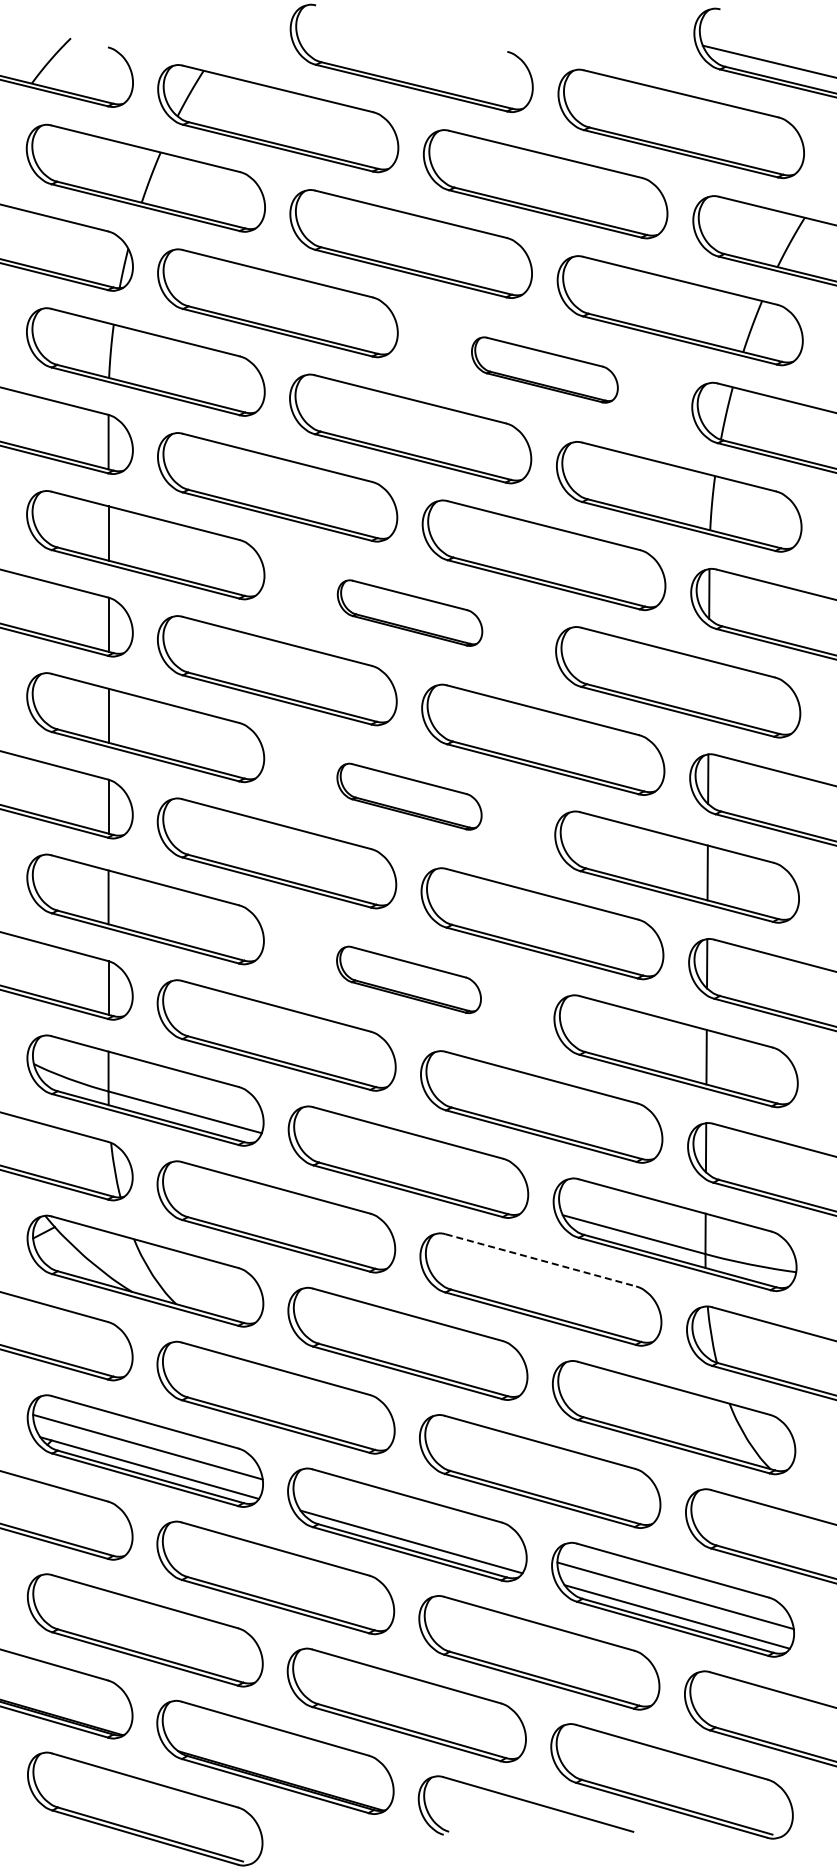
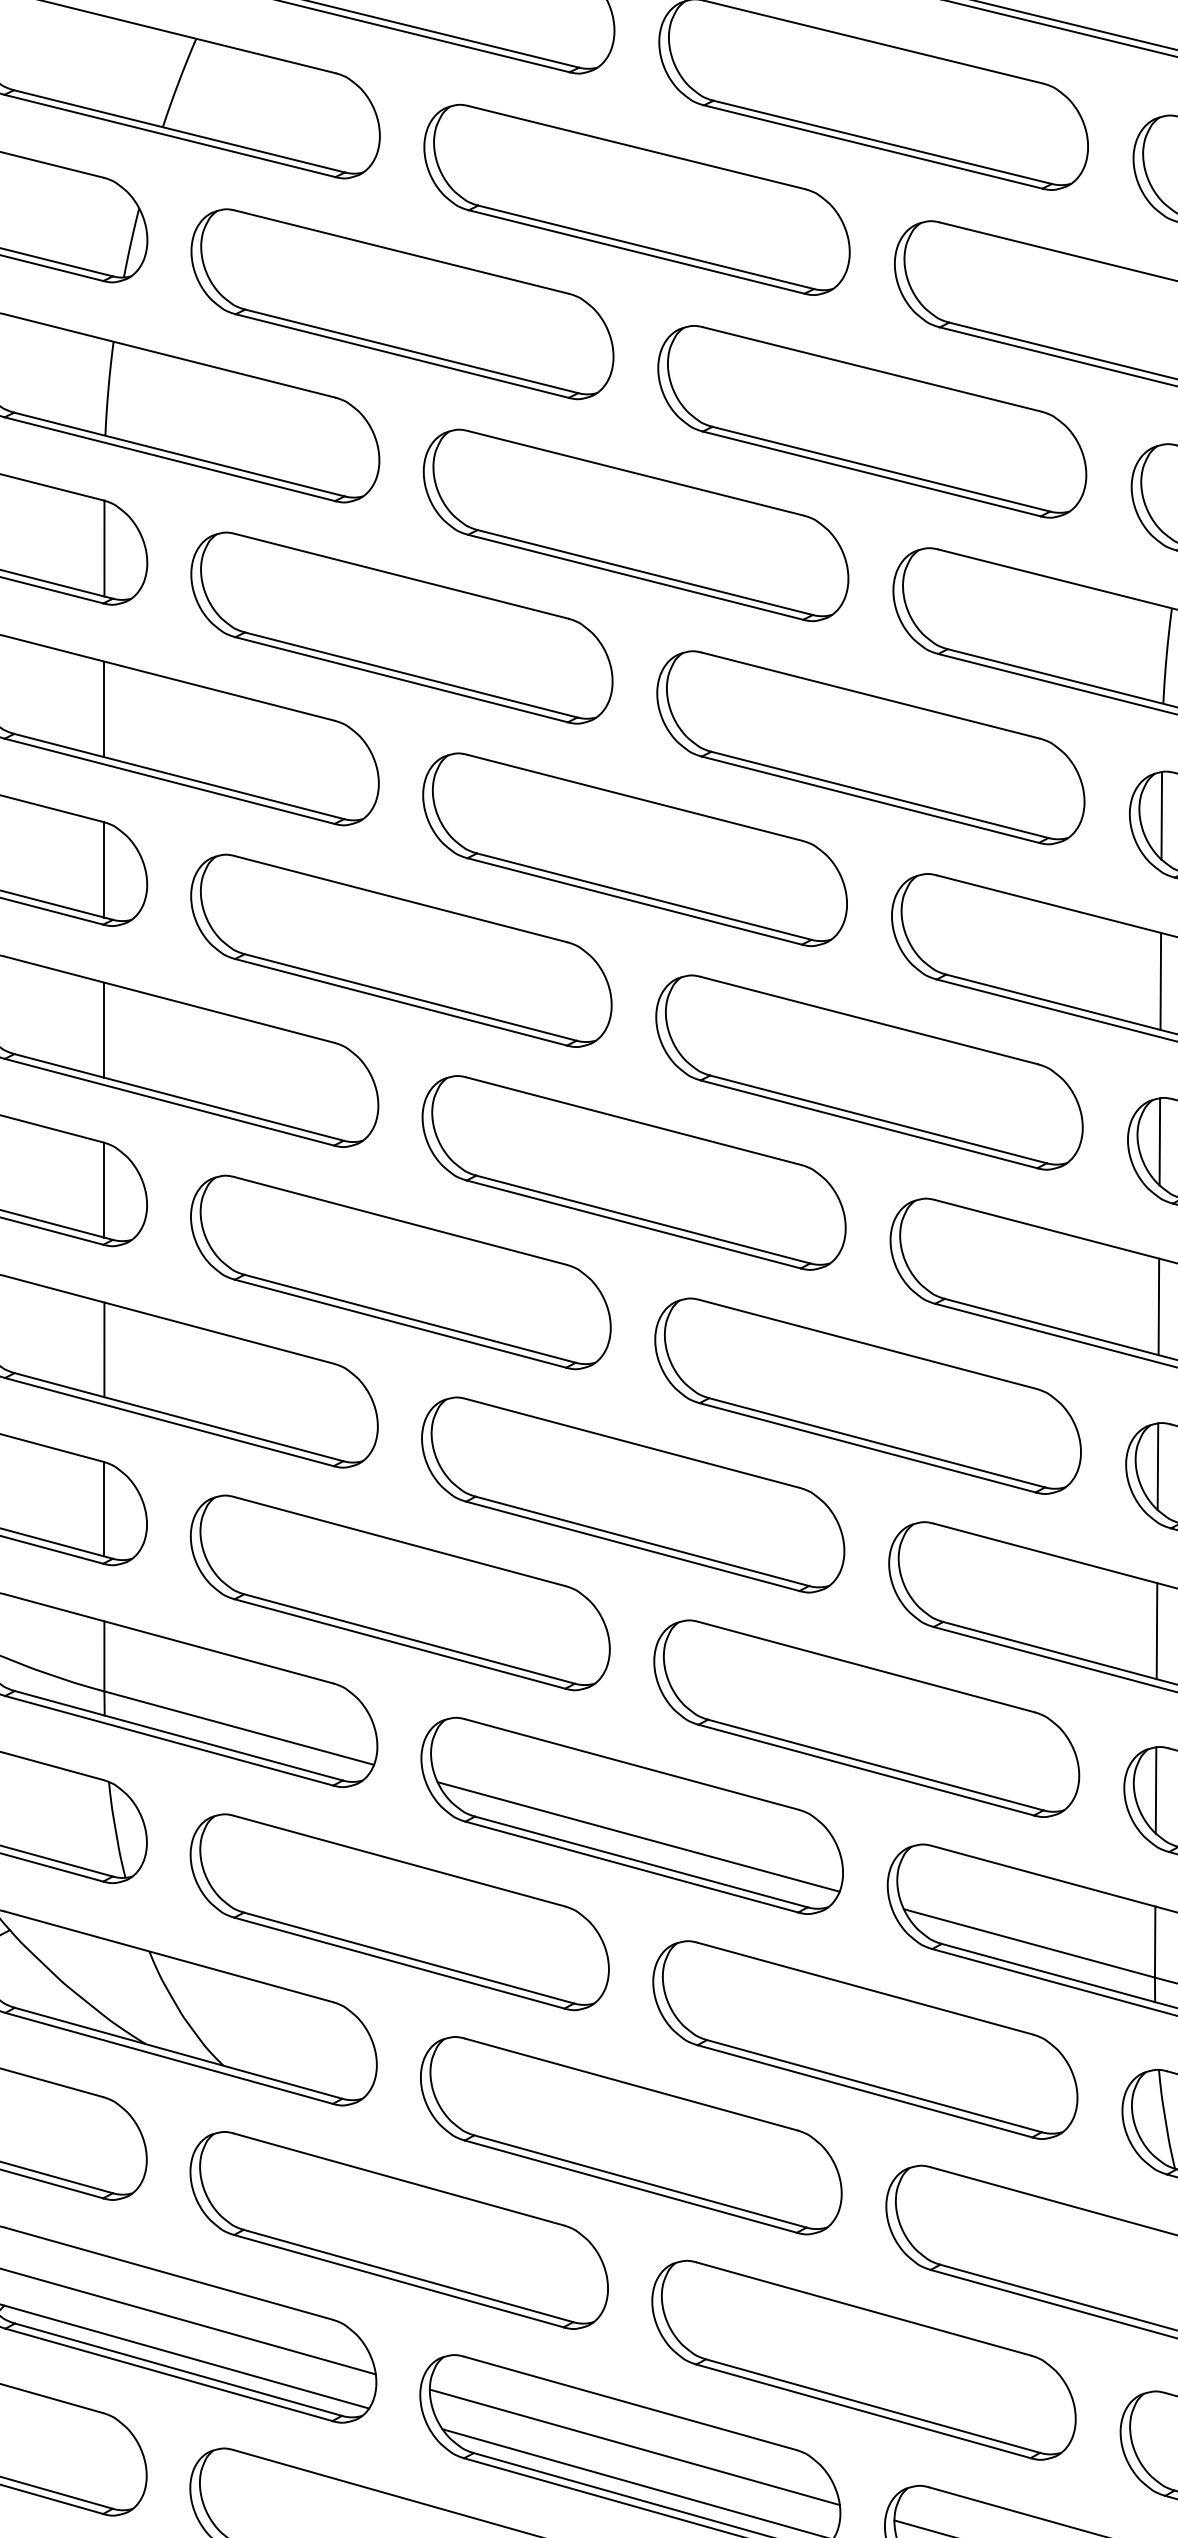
part: (544, 369) -> (871, 420), size x1.67
part: (409, 612) -> (634, 848), size x1.67
line: (708, 687) -> (1160, 980), added
part: (409, 796) -> (634, 1172), size x1.67
part: (408, 979) -> (632, 1494), size x1.67
line: (411, 1174) -> (637, 1837), added
line: (540, 1260) -> (864, 1988), dashed -> solid
line: (409, 1520) -> (634, 2446), added

